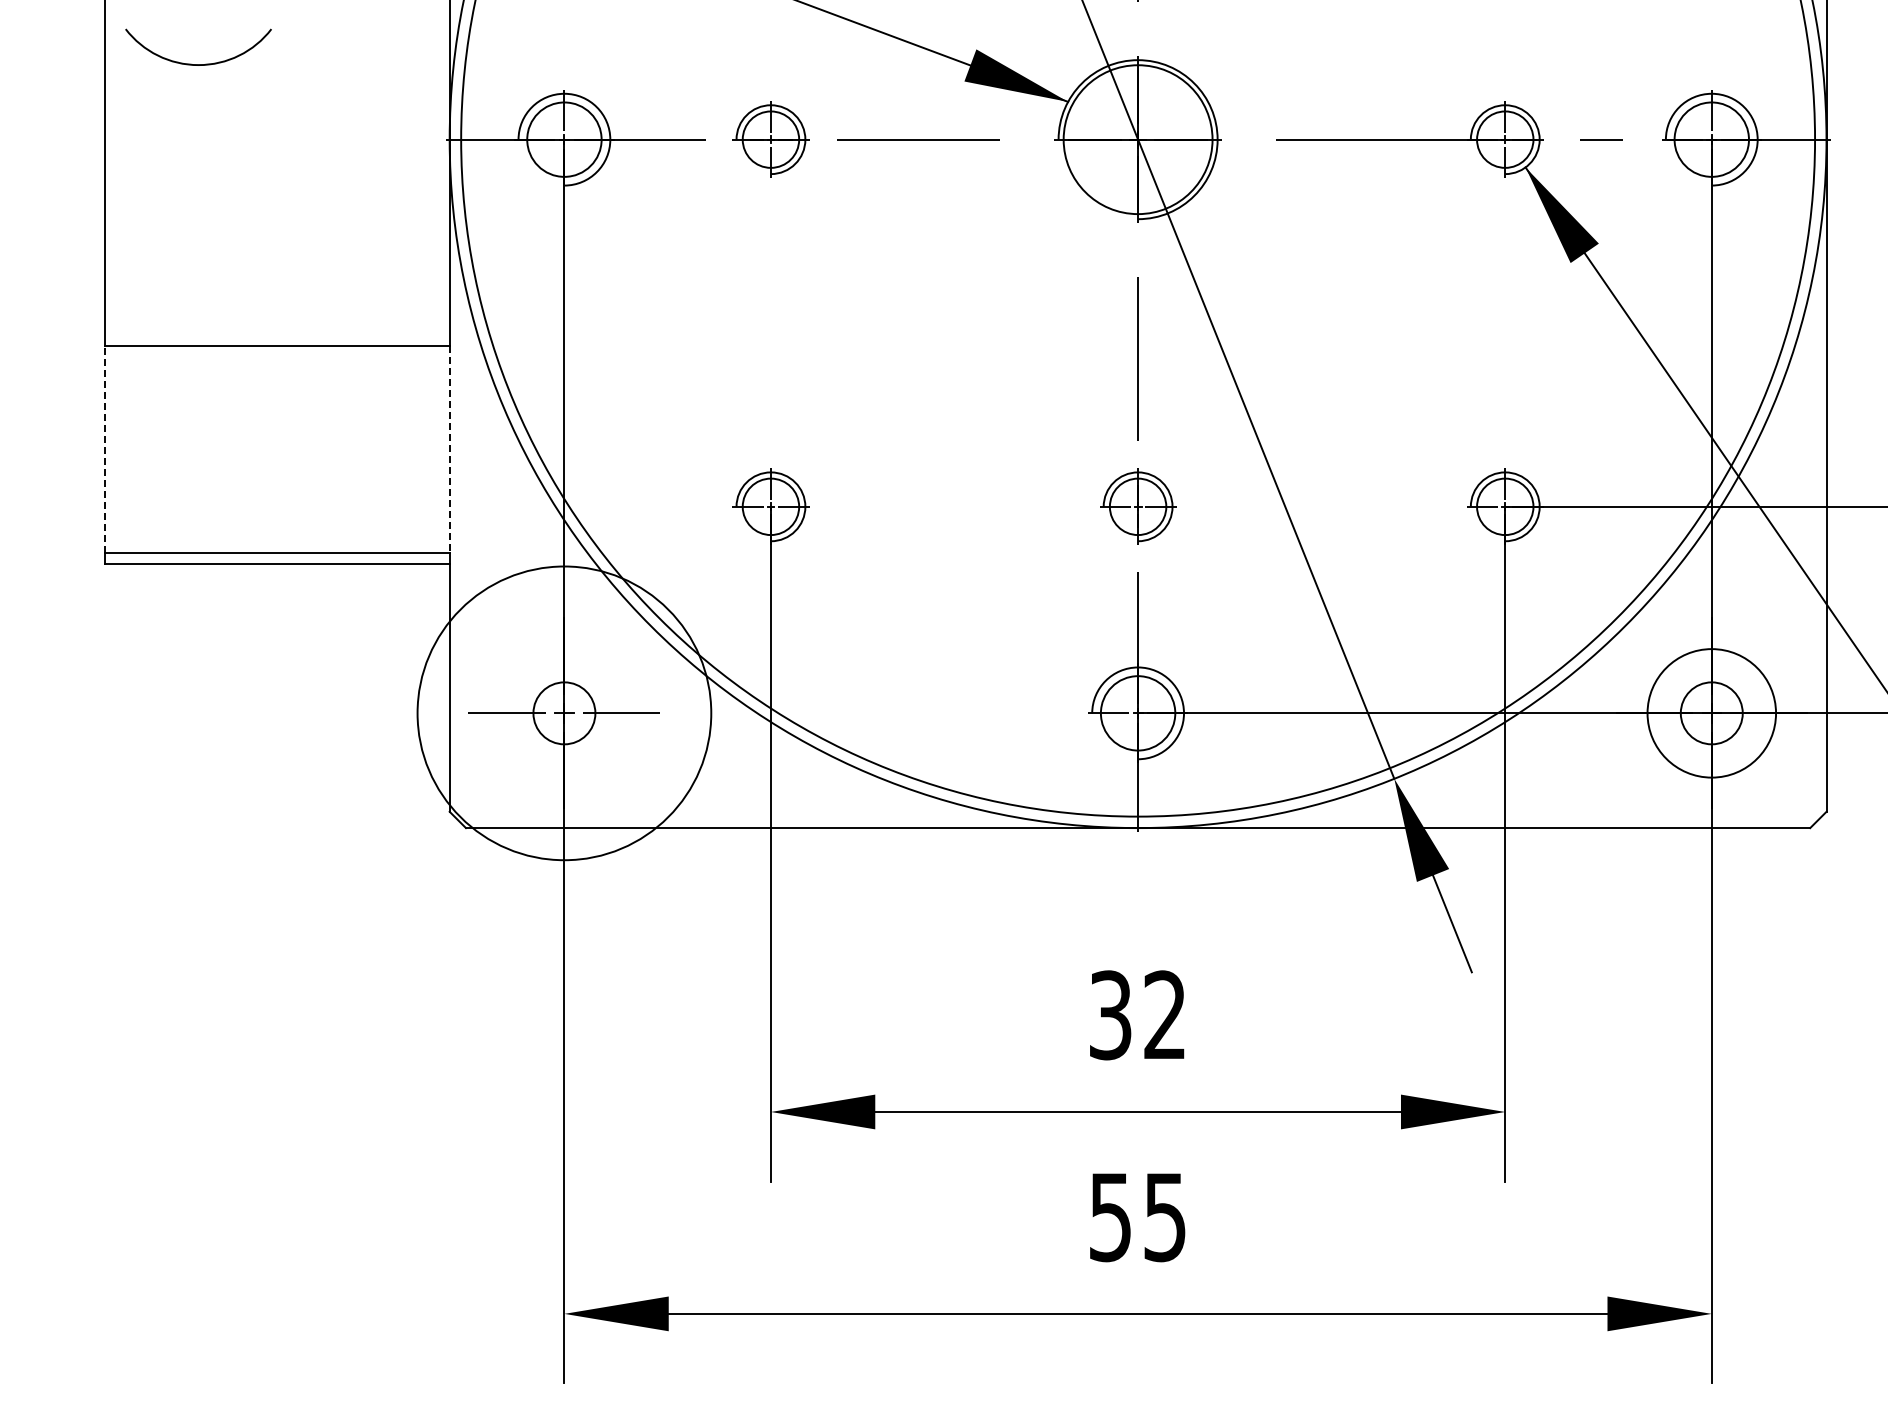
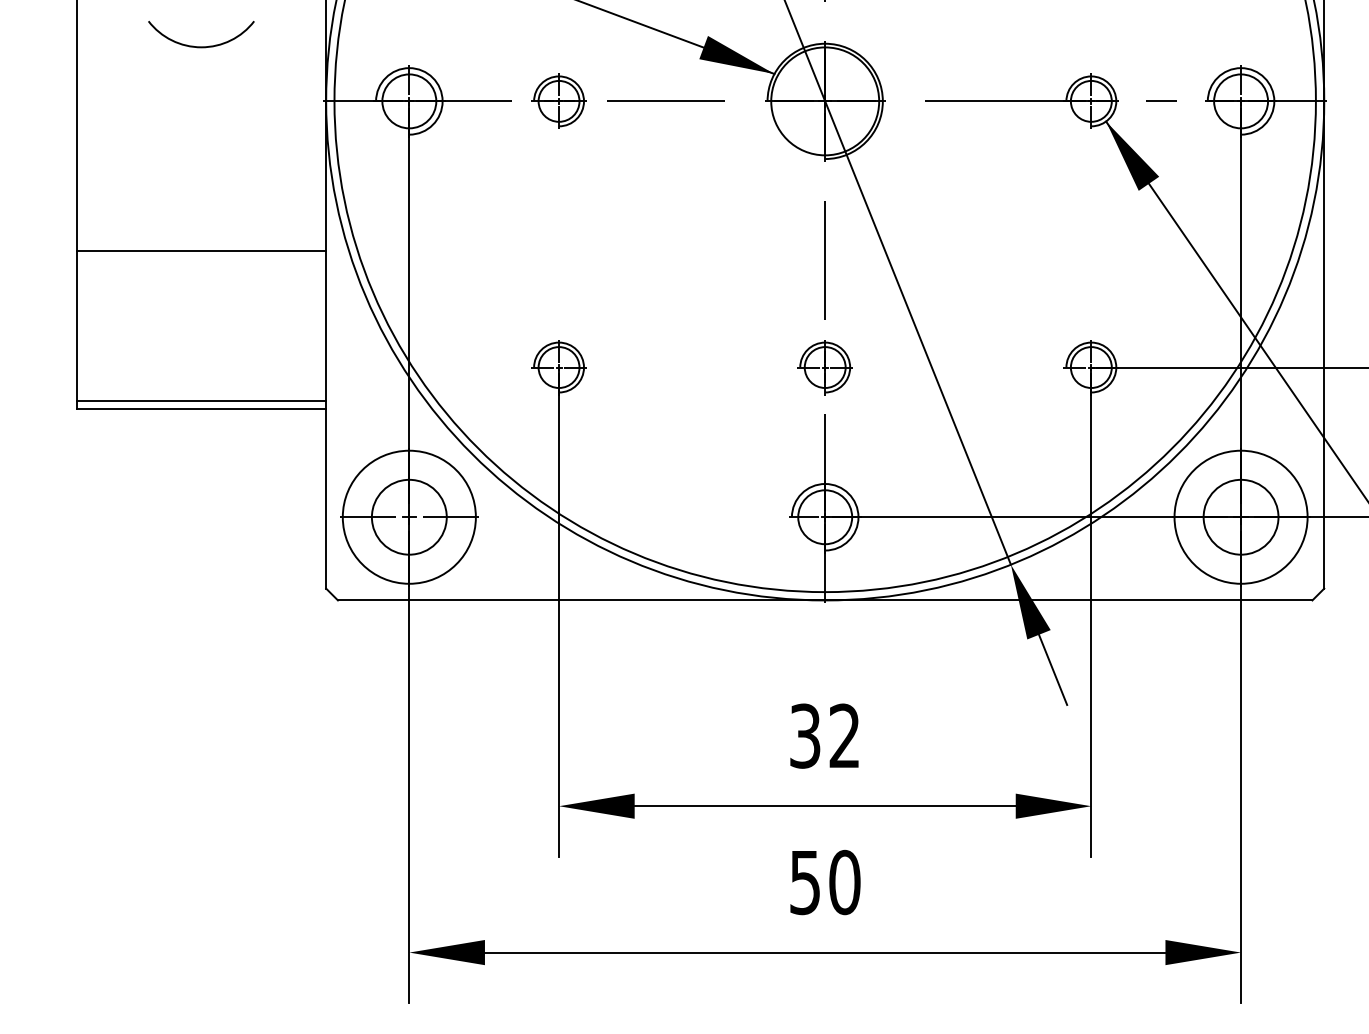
arc: (198, 64) -> (201, 46), moved
line: (105, 448) -> (76, 325), dashed -> solid
line: (449, 449) -> (326, 325), dashed -> solid
circle: (564, 712) -> (409, 516), size x1.67
circle: (1711, 712) -> (1240, 516), size x1.67
circle: (564, 713) -> (409, 517), size x0.62
circle: (1711, 713) -> (1240, 517), size x1.43
text: (1164, 1217) -> (844, 882), 55 -> 50

